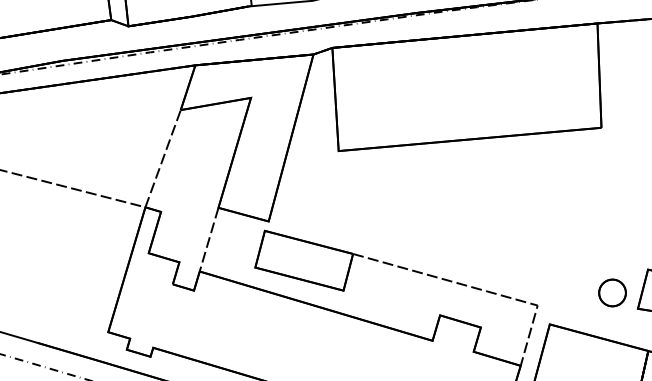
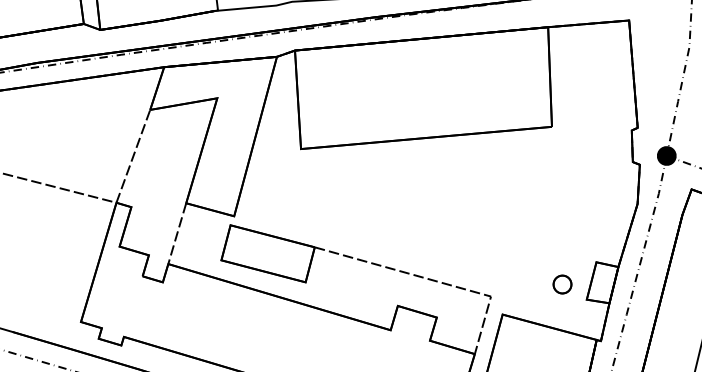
part: (612, 292) -> (562, 284), size x0.7

